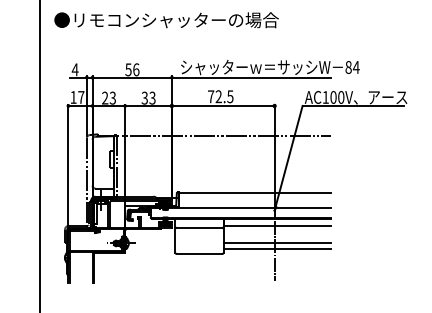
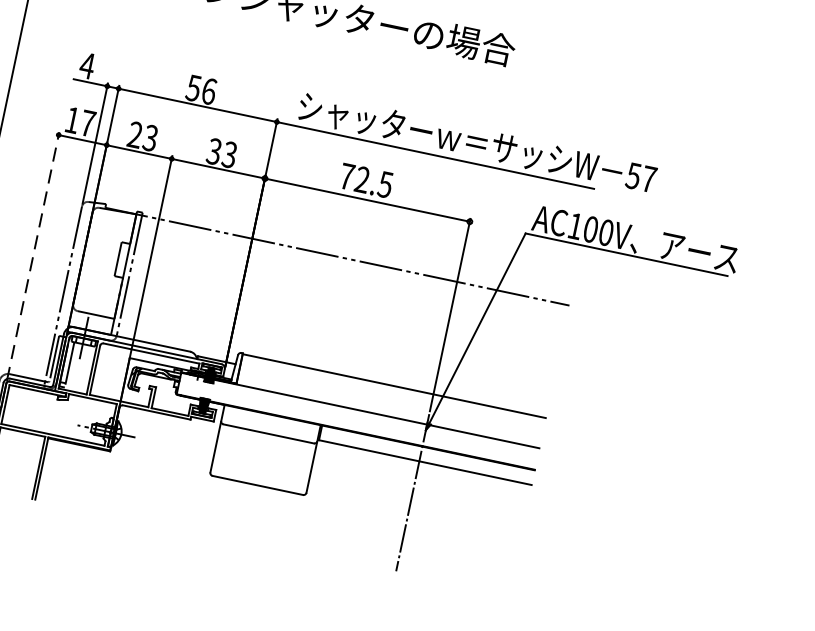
text: (352, 67) -> (641, 177), 84 -> 57
line: (68, 166) -> (33, 255), solid -> dashed
line: (276, 242) -> (416, 494), removed
line: (276, 249) -> (413, 508), removed

